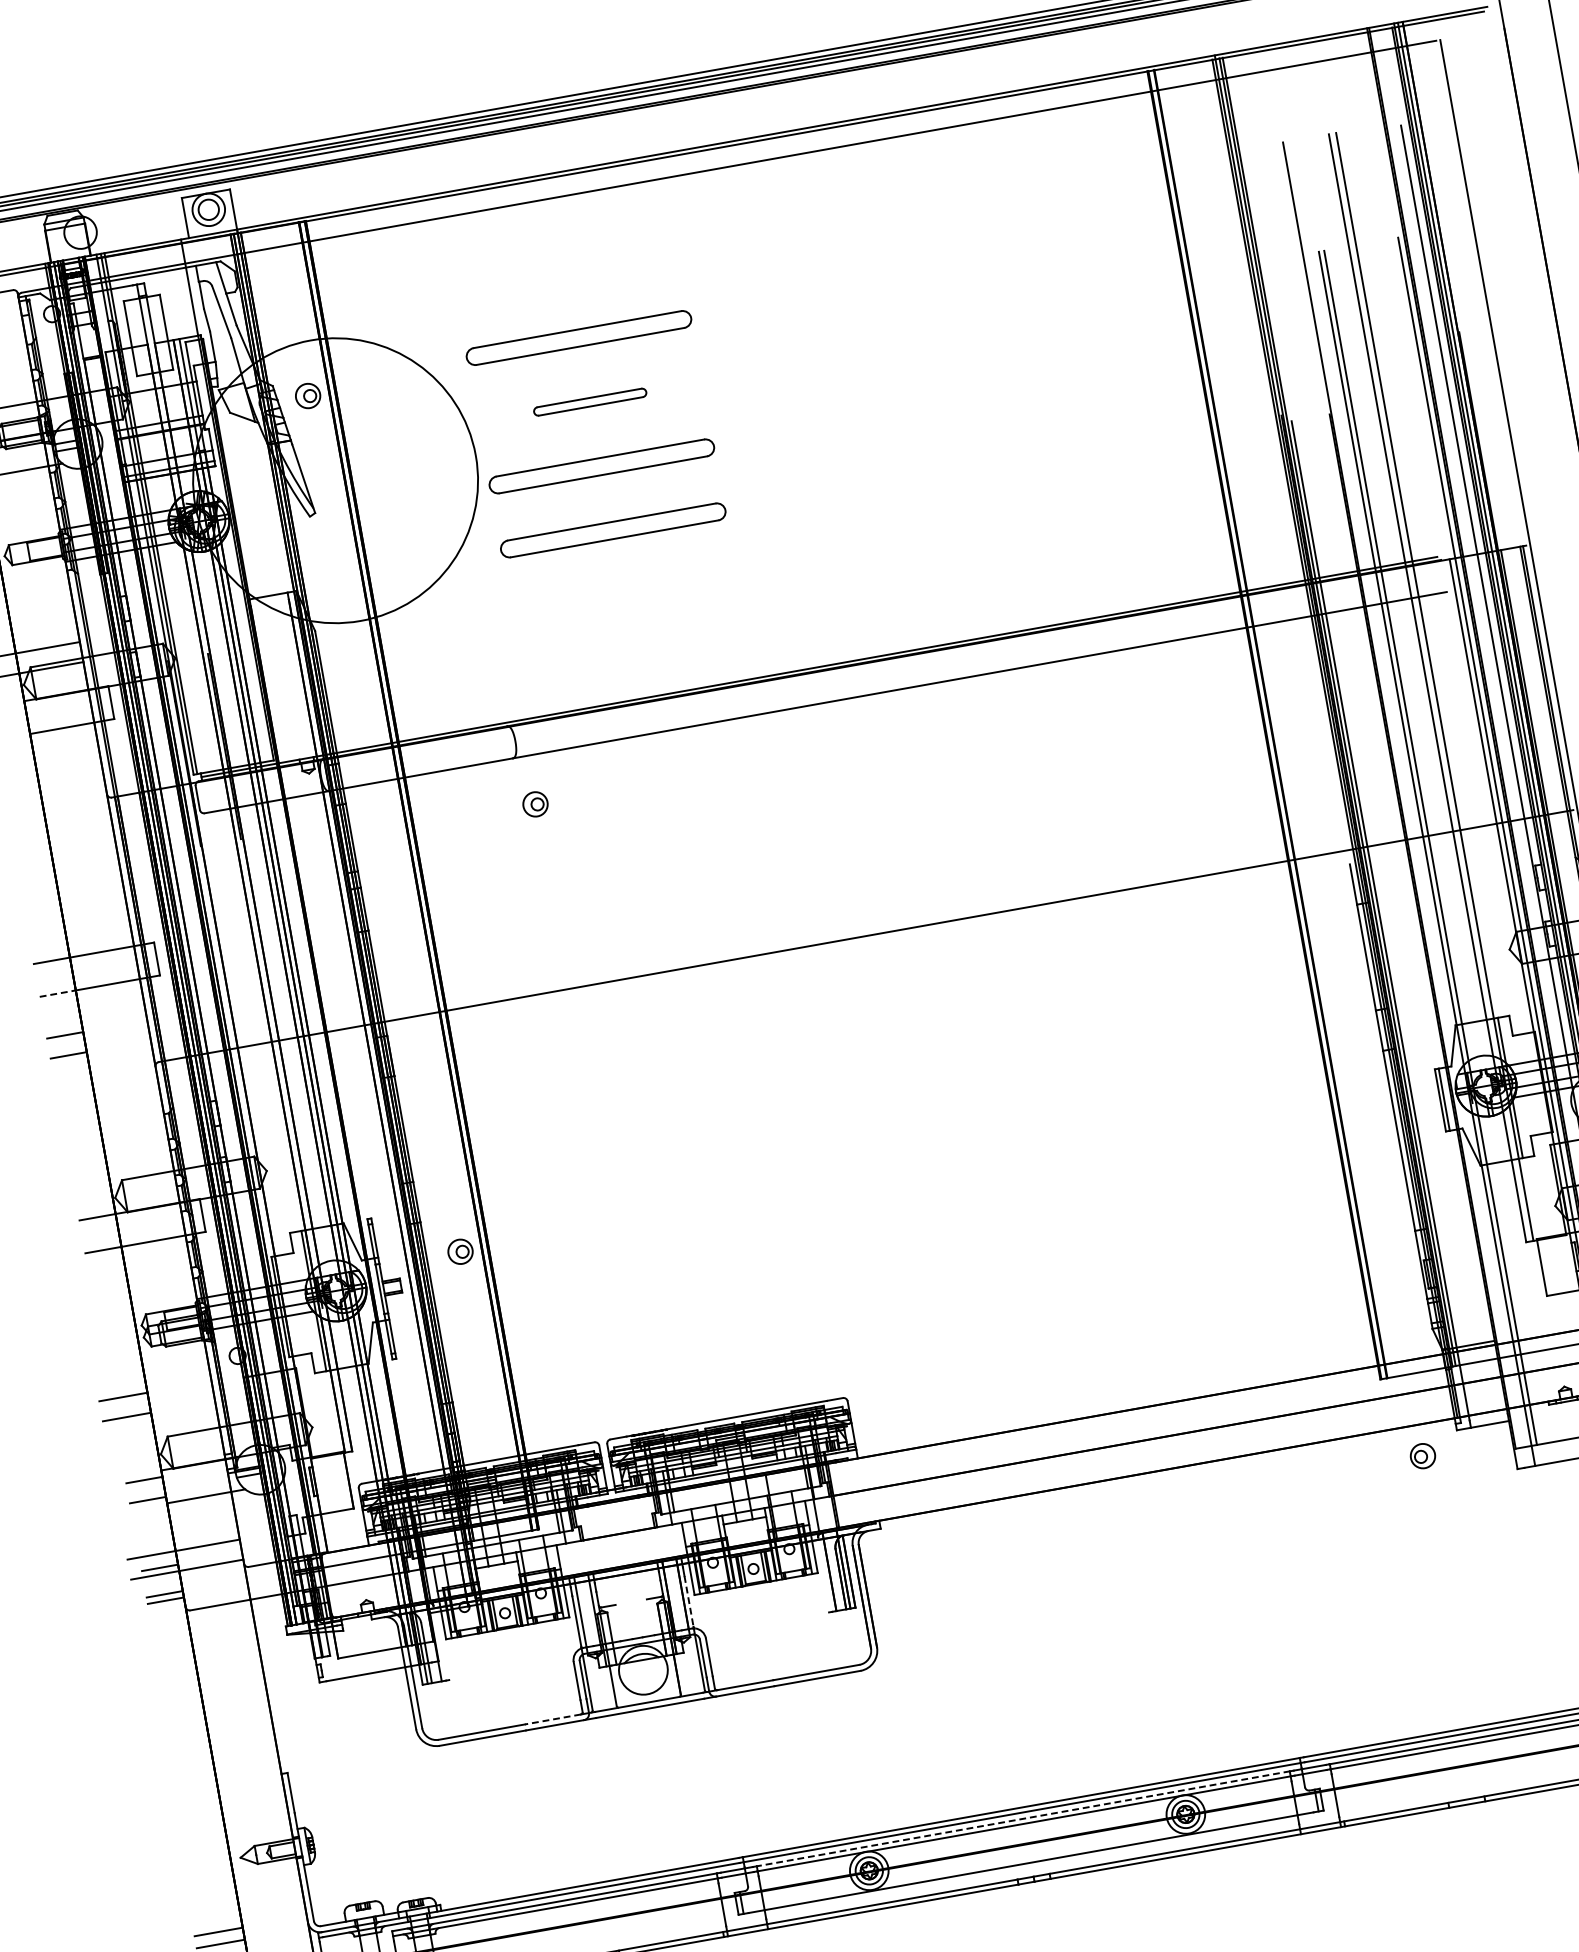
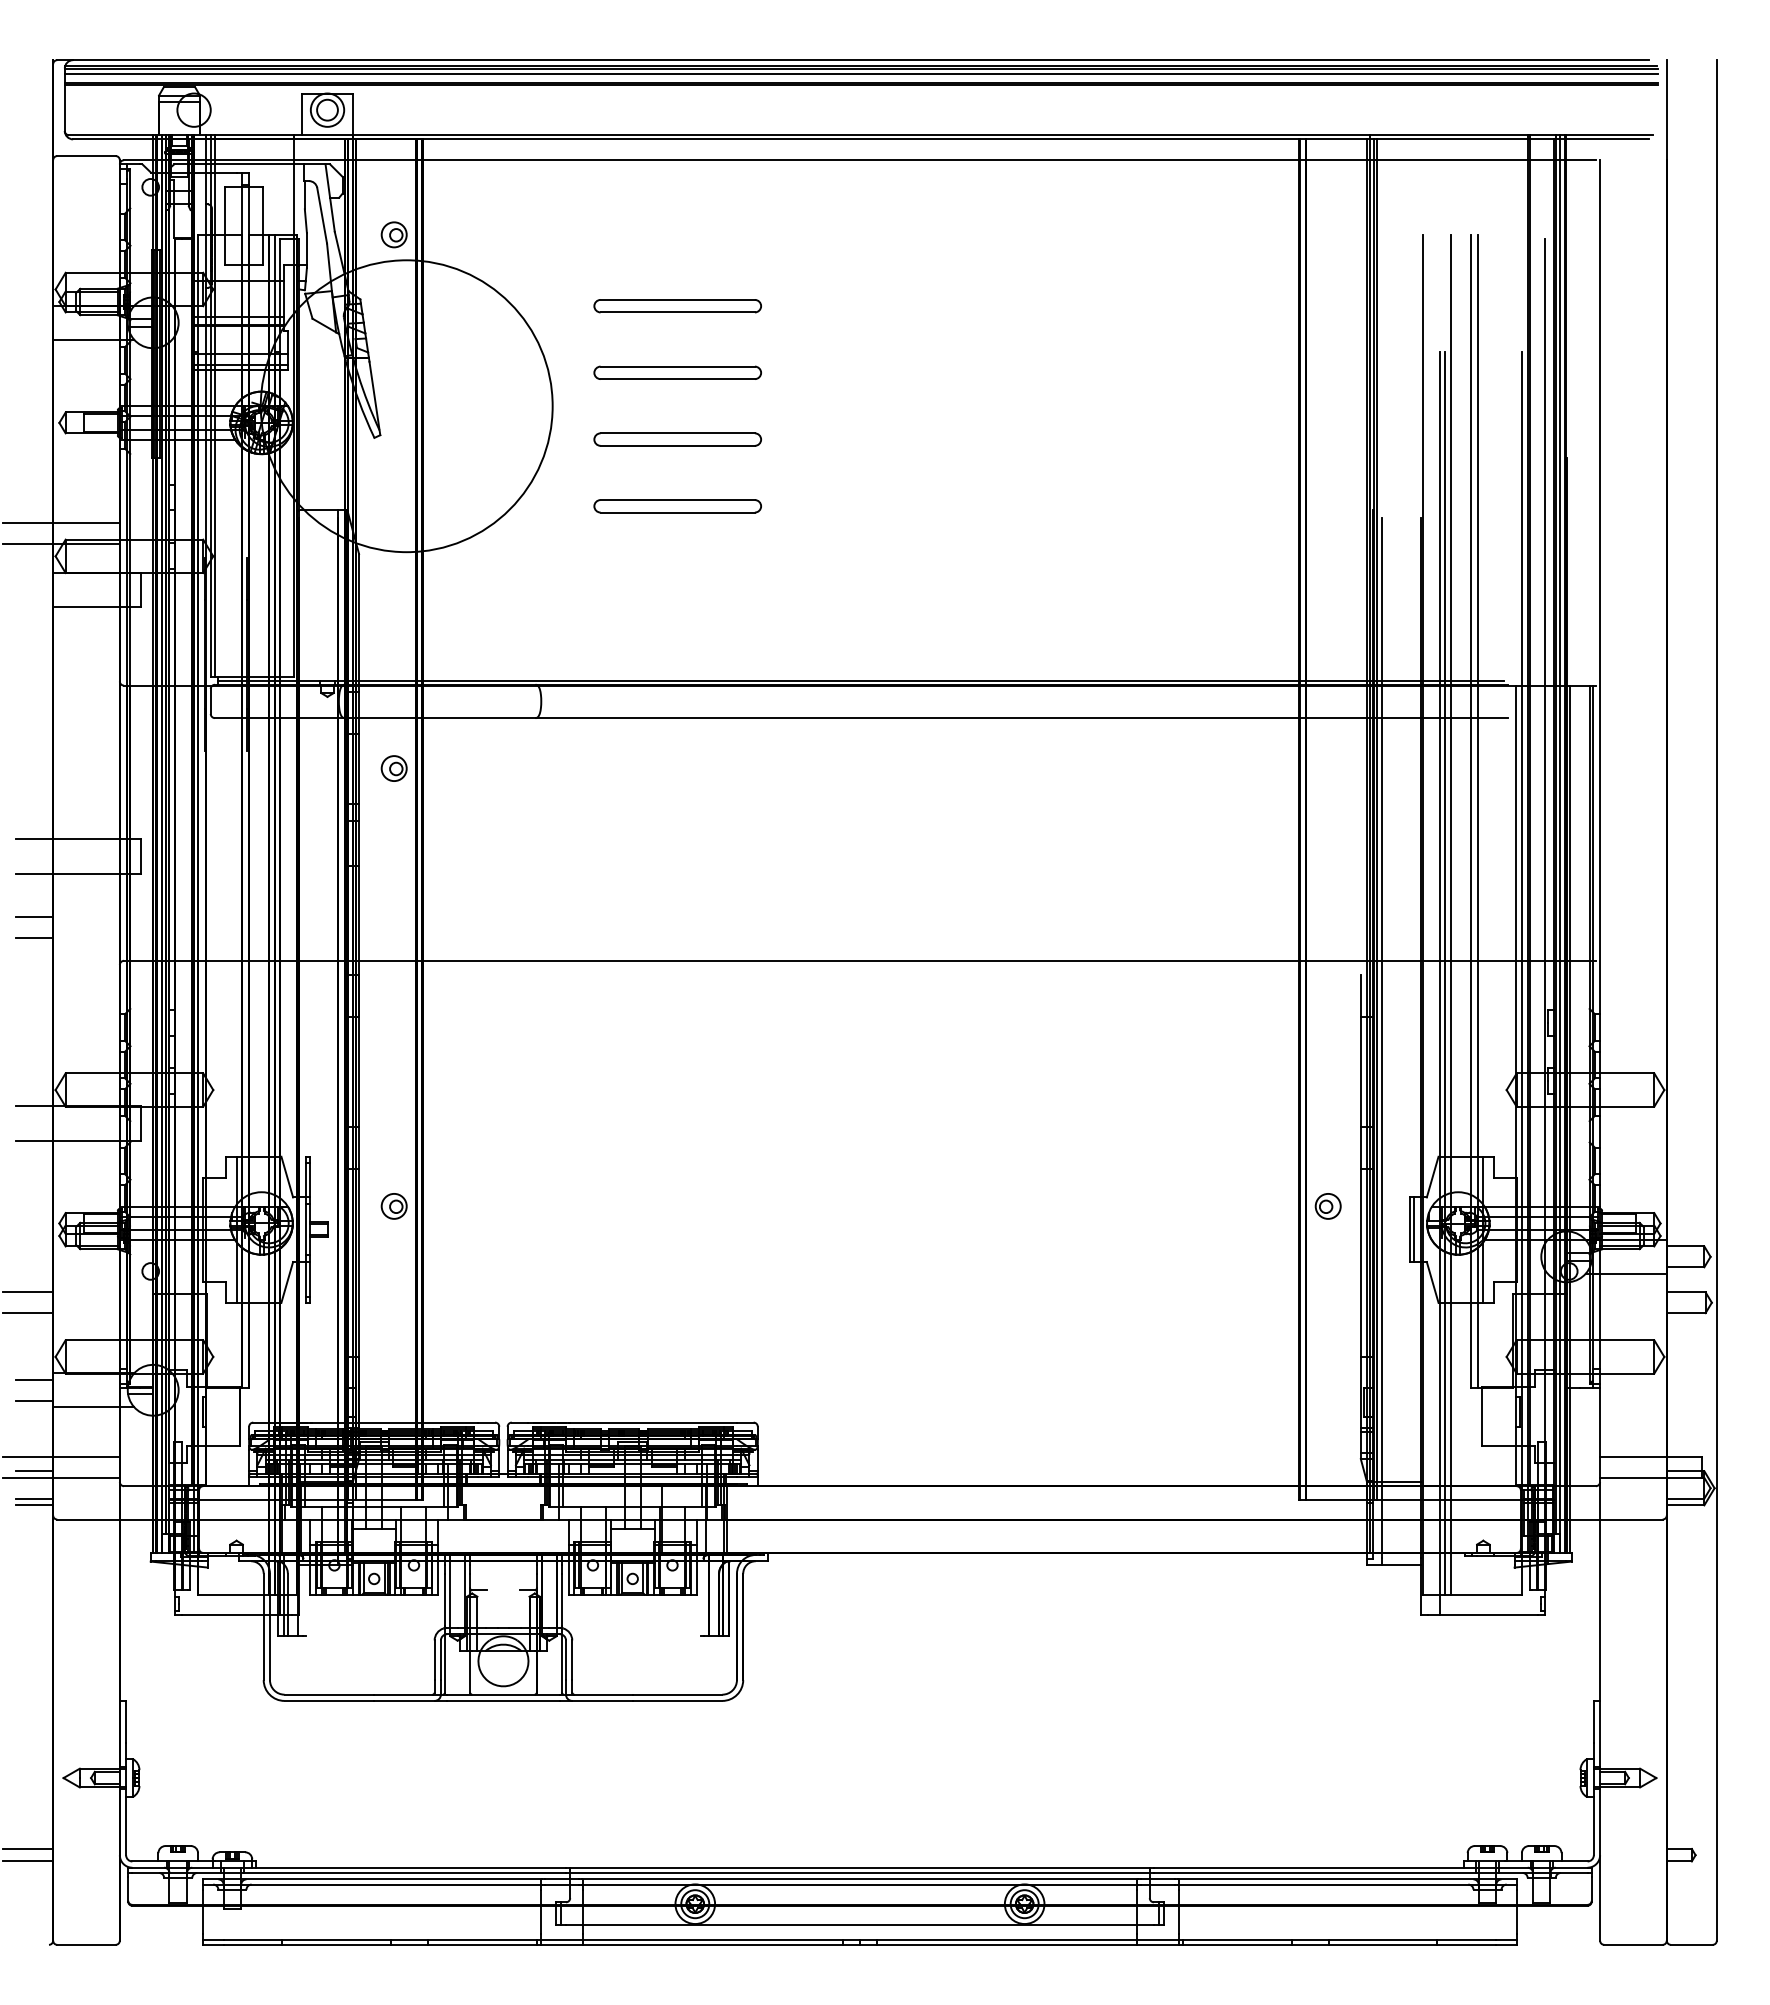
part: (578, 338) -> (677, 306), size x0.71
part: (307, 395) -> (393, 234), moved
part: (590, 401) -> (677, 372), size x1.43
part: (601, 466) -> (677, 439), size x0.71
part: (612, 530) -> (677, 506), size x0.71
line: (1426, 790) -> (1451, 914), added
part: (534, 804) -> (393, 768), moved
line: (57, 993) -> (34, 873), dashed -> solid
part: (1422, 1456) -> (1327, 1206), moved
line: (688, 1601) -> (561, 1600), dashed -> solid
line: (552, 1719) -> (402, 1694), dashed -> solid
line: (1022, 1819) -> (859, 1879), dashed -> solid

